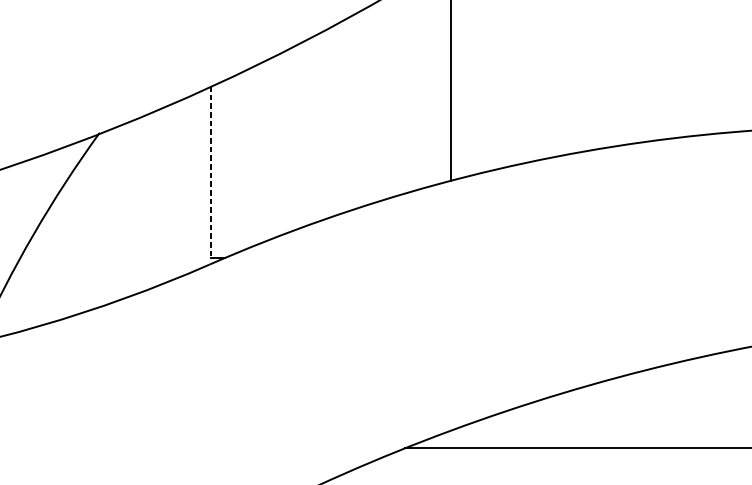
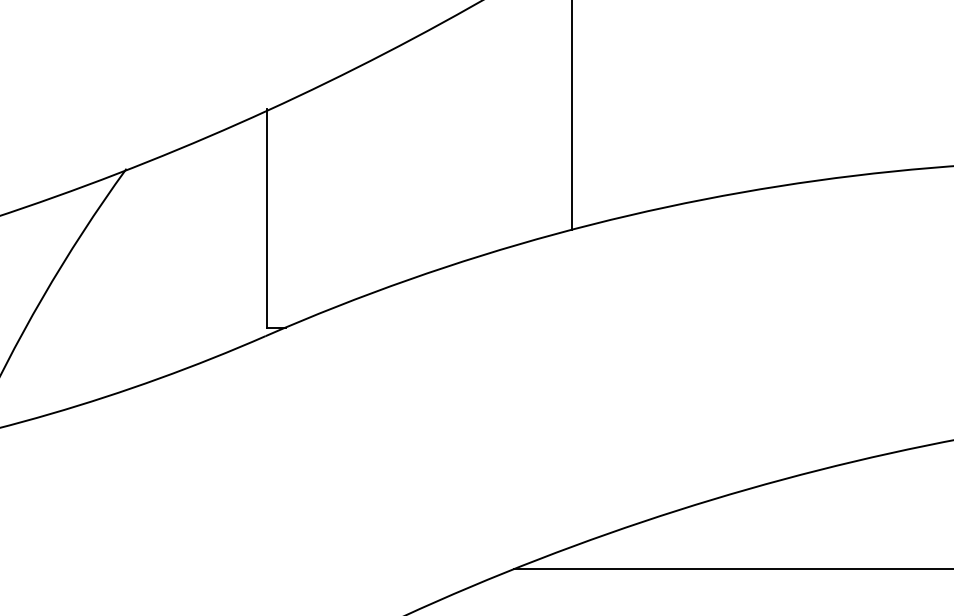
line: (210, 172) -> (267, 219), dashed -> solid

